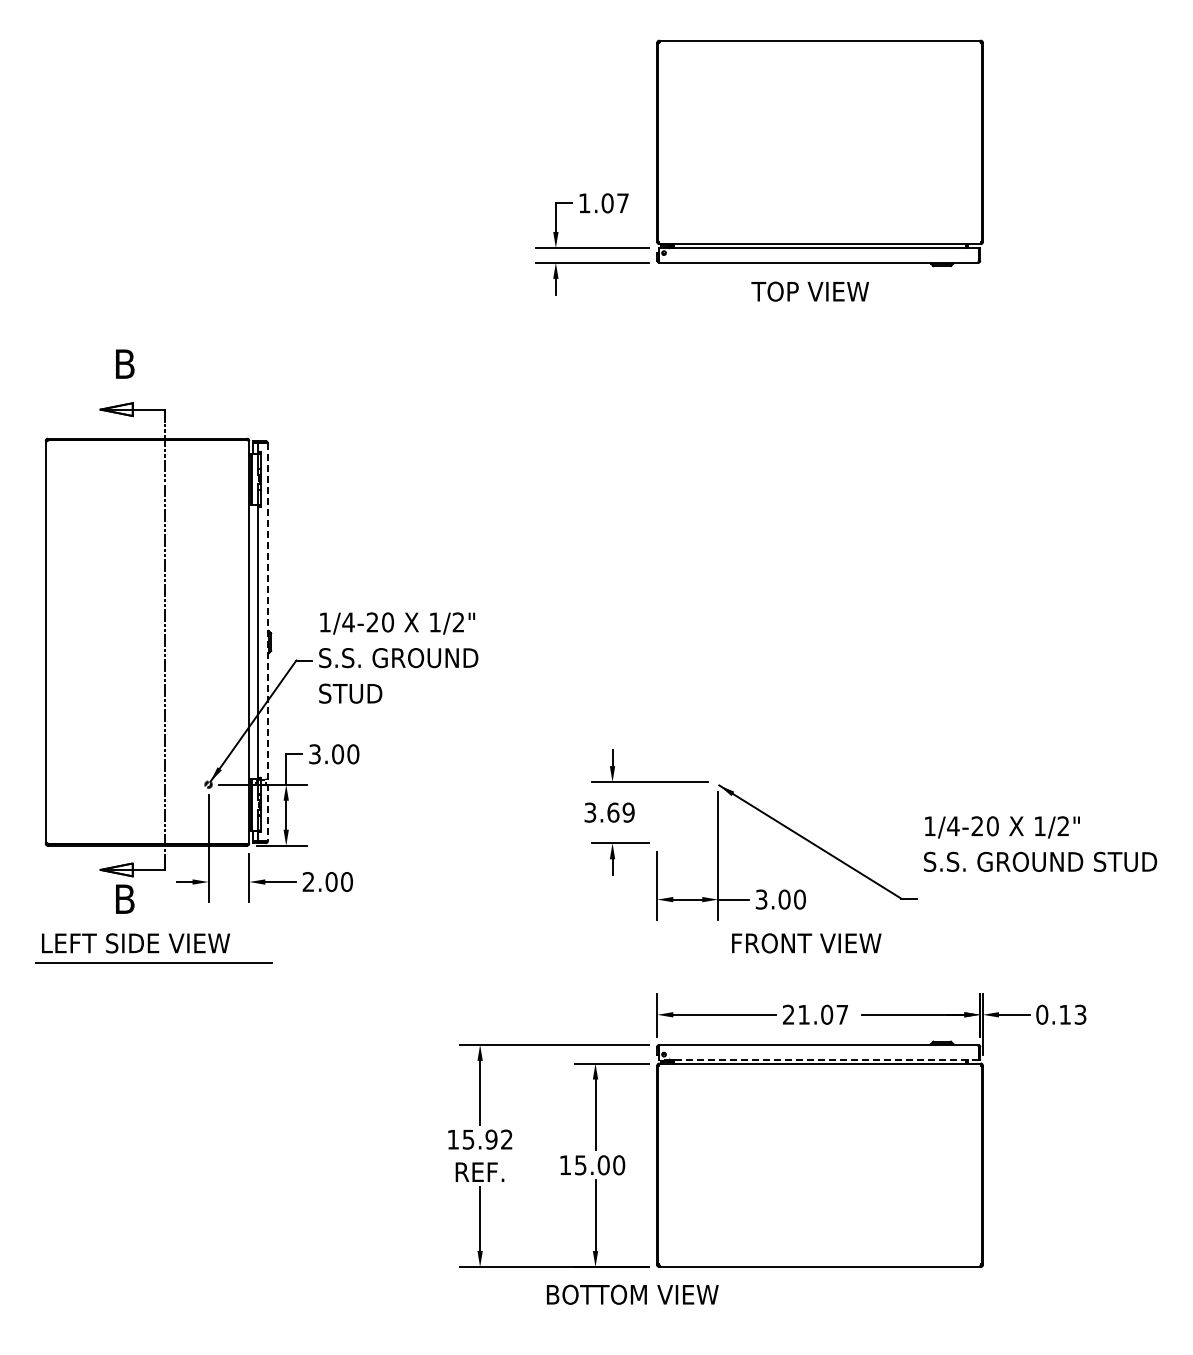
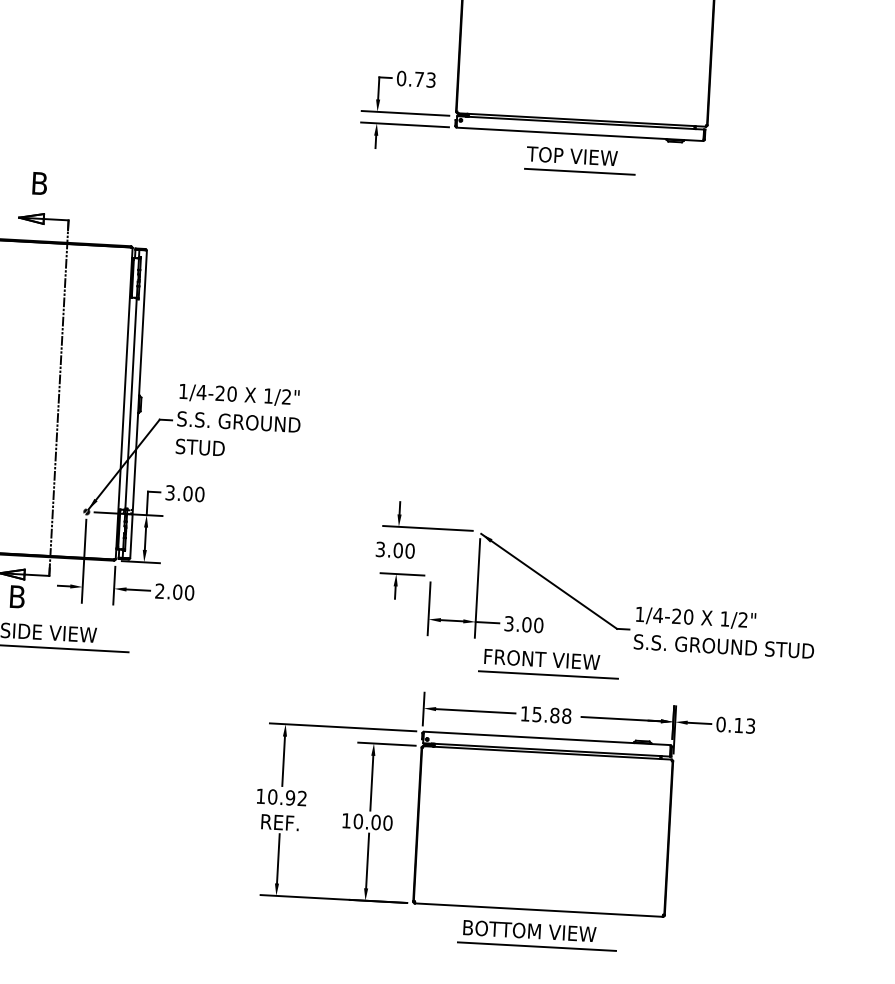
text: (603, 203) -> (416, 79), 1.07 -> 0.73
line: (821, 311) -> (580, 172), added
line: (267, 642) -> (138, 404), dashed -> solid
text: (620, 812) -> (403, 550), 3.69 -> 3.00
text: (1040, 843) -> (724, 632), moved
line: (815, 962) -> (548, 674), added
text: (815, 1014) -> (545, 714), 21.07 -> 15.88
line: (818, 1059) -> (546, 749), dashed -> solid
text: (468, 1139) -> (272, 796), 15.92 -> 10.92
text: (580, 1165) -> (358, 821), 15.00 -> 10.00
text: (632, 1294) -> (529, 930), moved
line: (819, 1314) -> (536, 946), added

